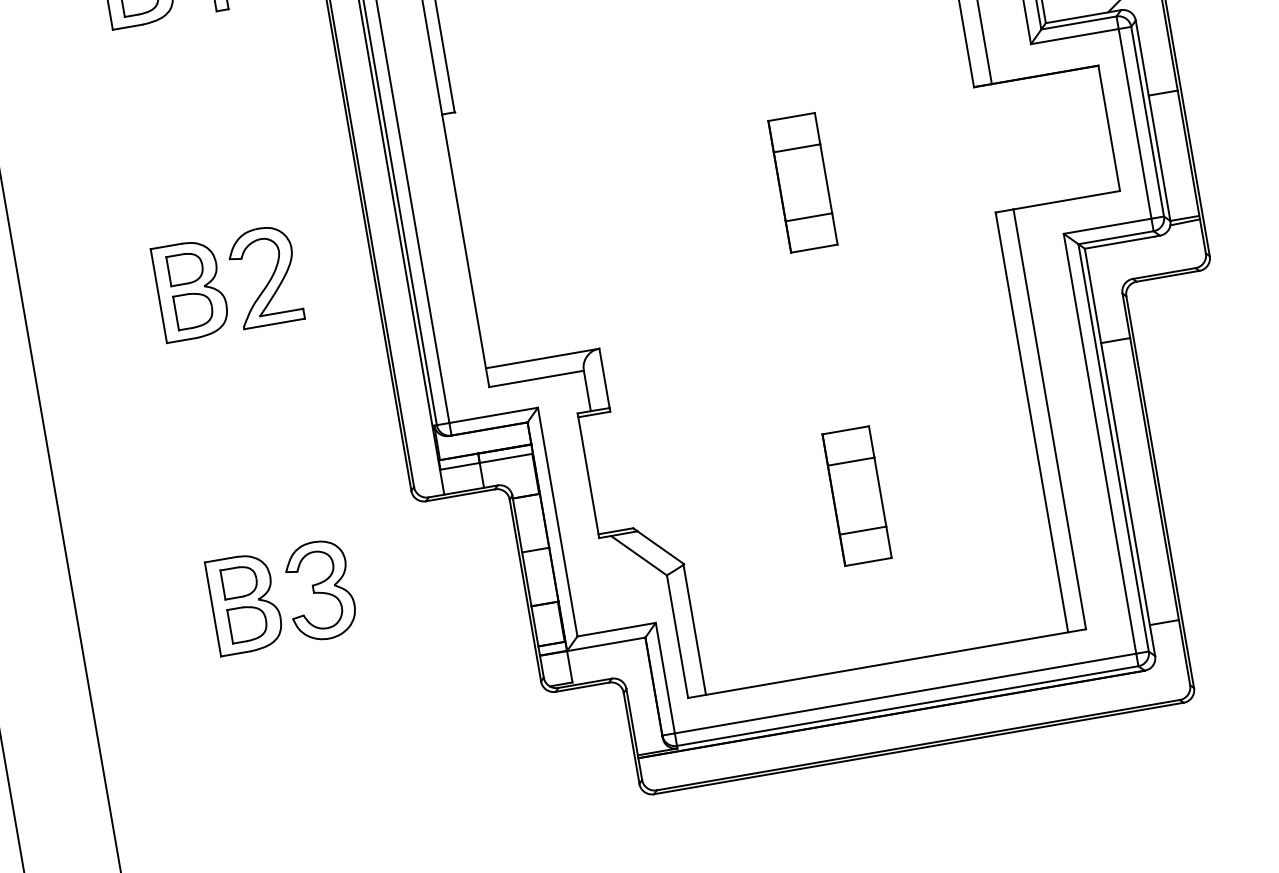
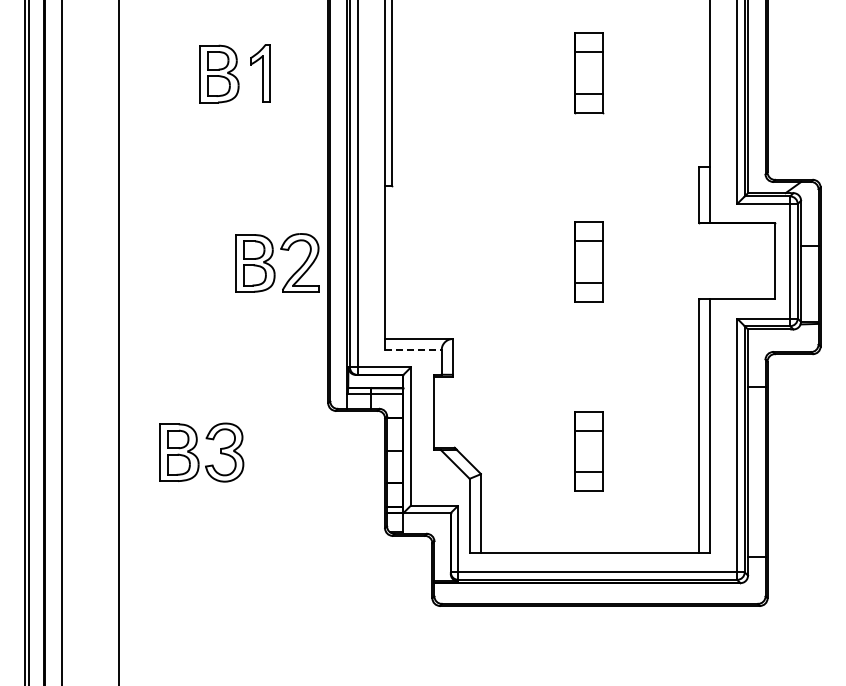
part: (220, 290) -> (272, 266), moved
line: (537, 379) -> (413, 350), solid -> dashed
part: (281, 597) -> (201, 452), moved

